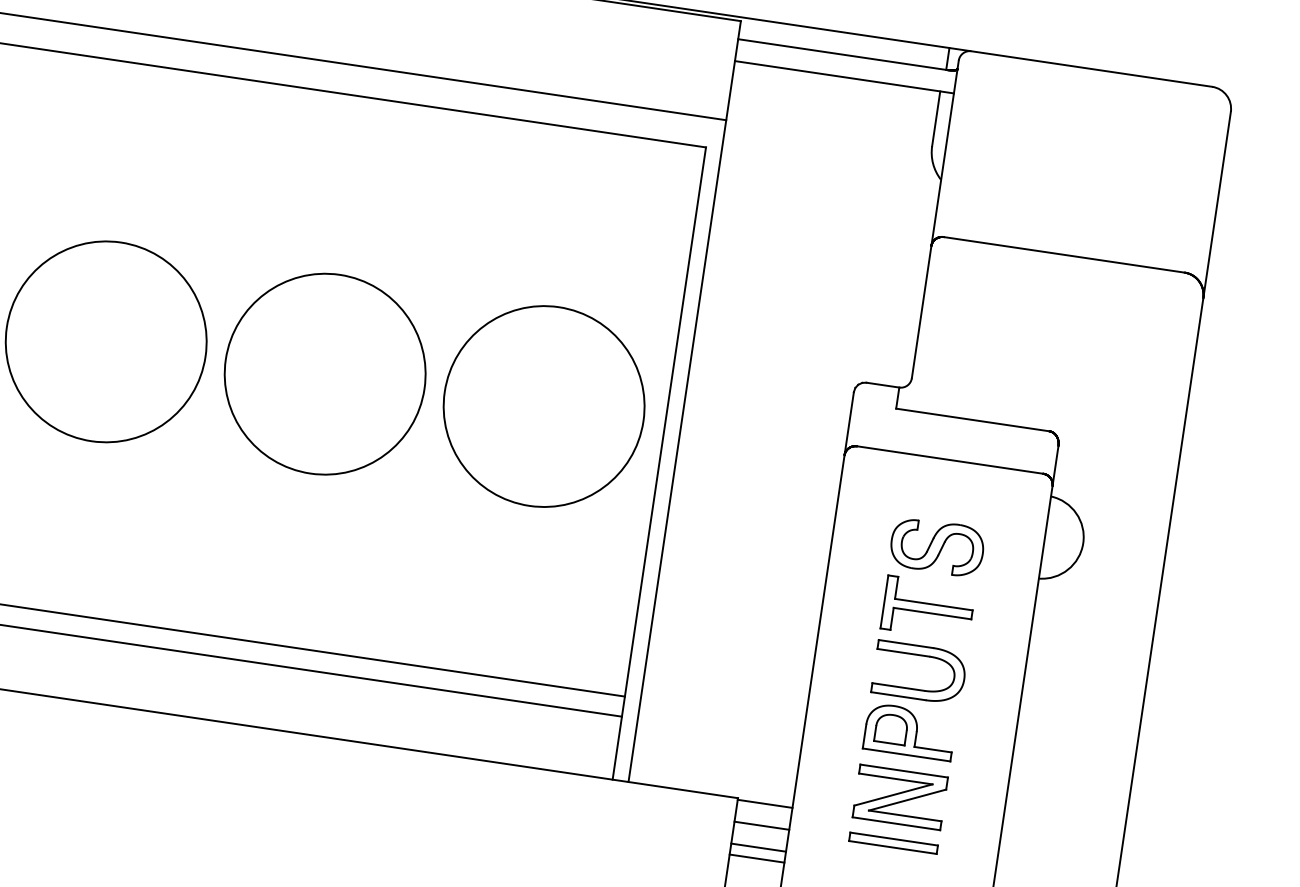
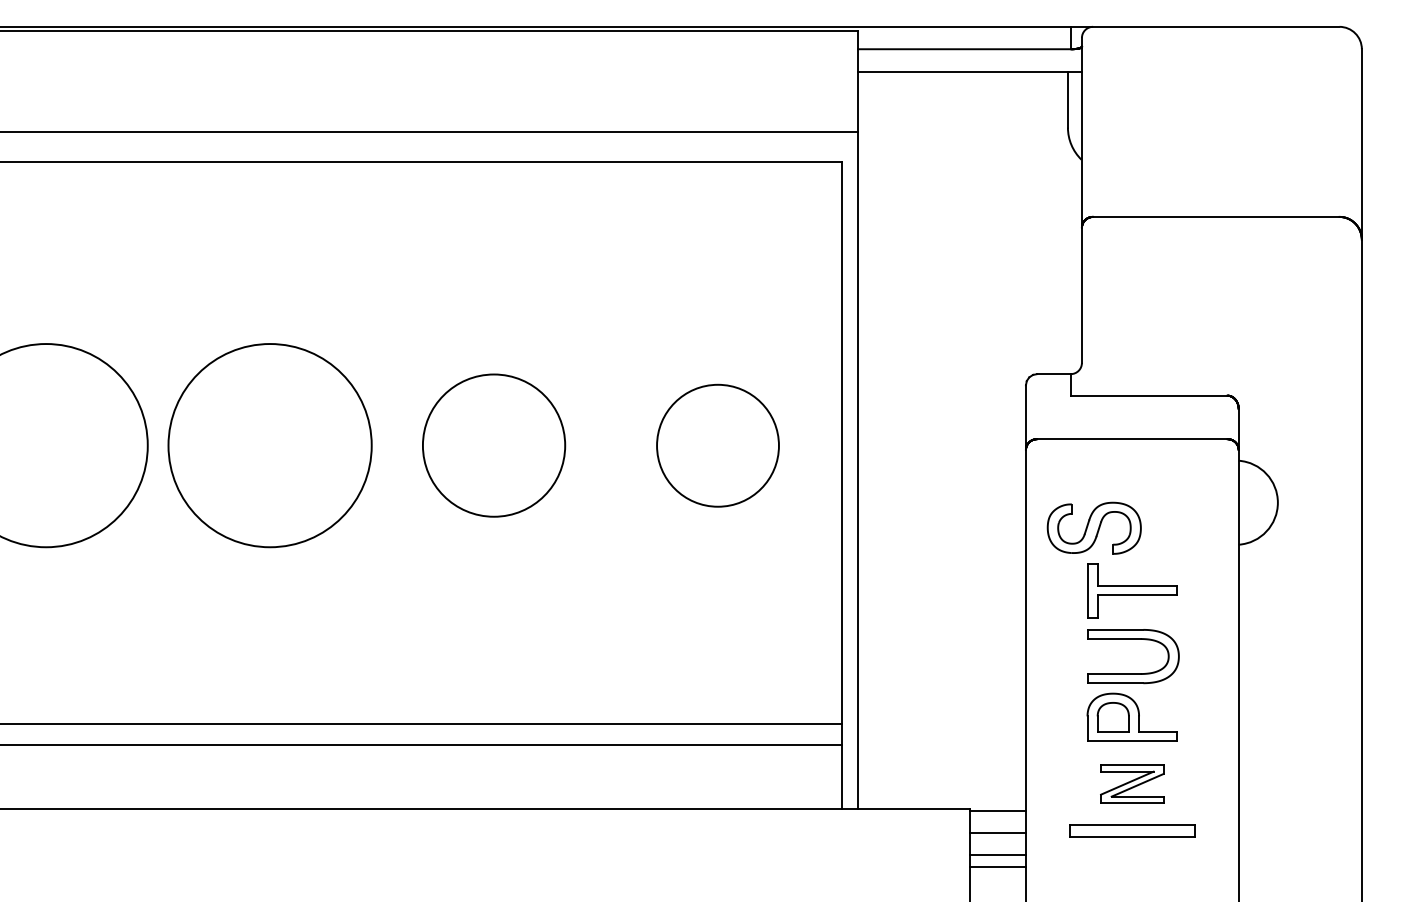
circle: (324, 373) -> (493, 445), size x0.7
circle: (543, 406) -> (717, 445), size x0.6
part: (936, 546) -> (1093, 527), moved
part: (900, 796) -> (1132, 783), size x0.7
part: (893, 842) -> (1132, 830), size x1.4

